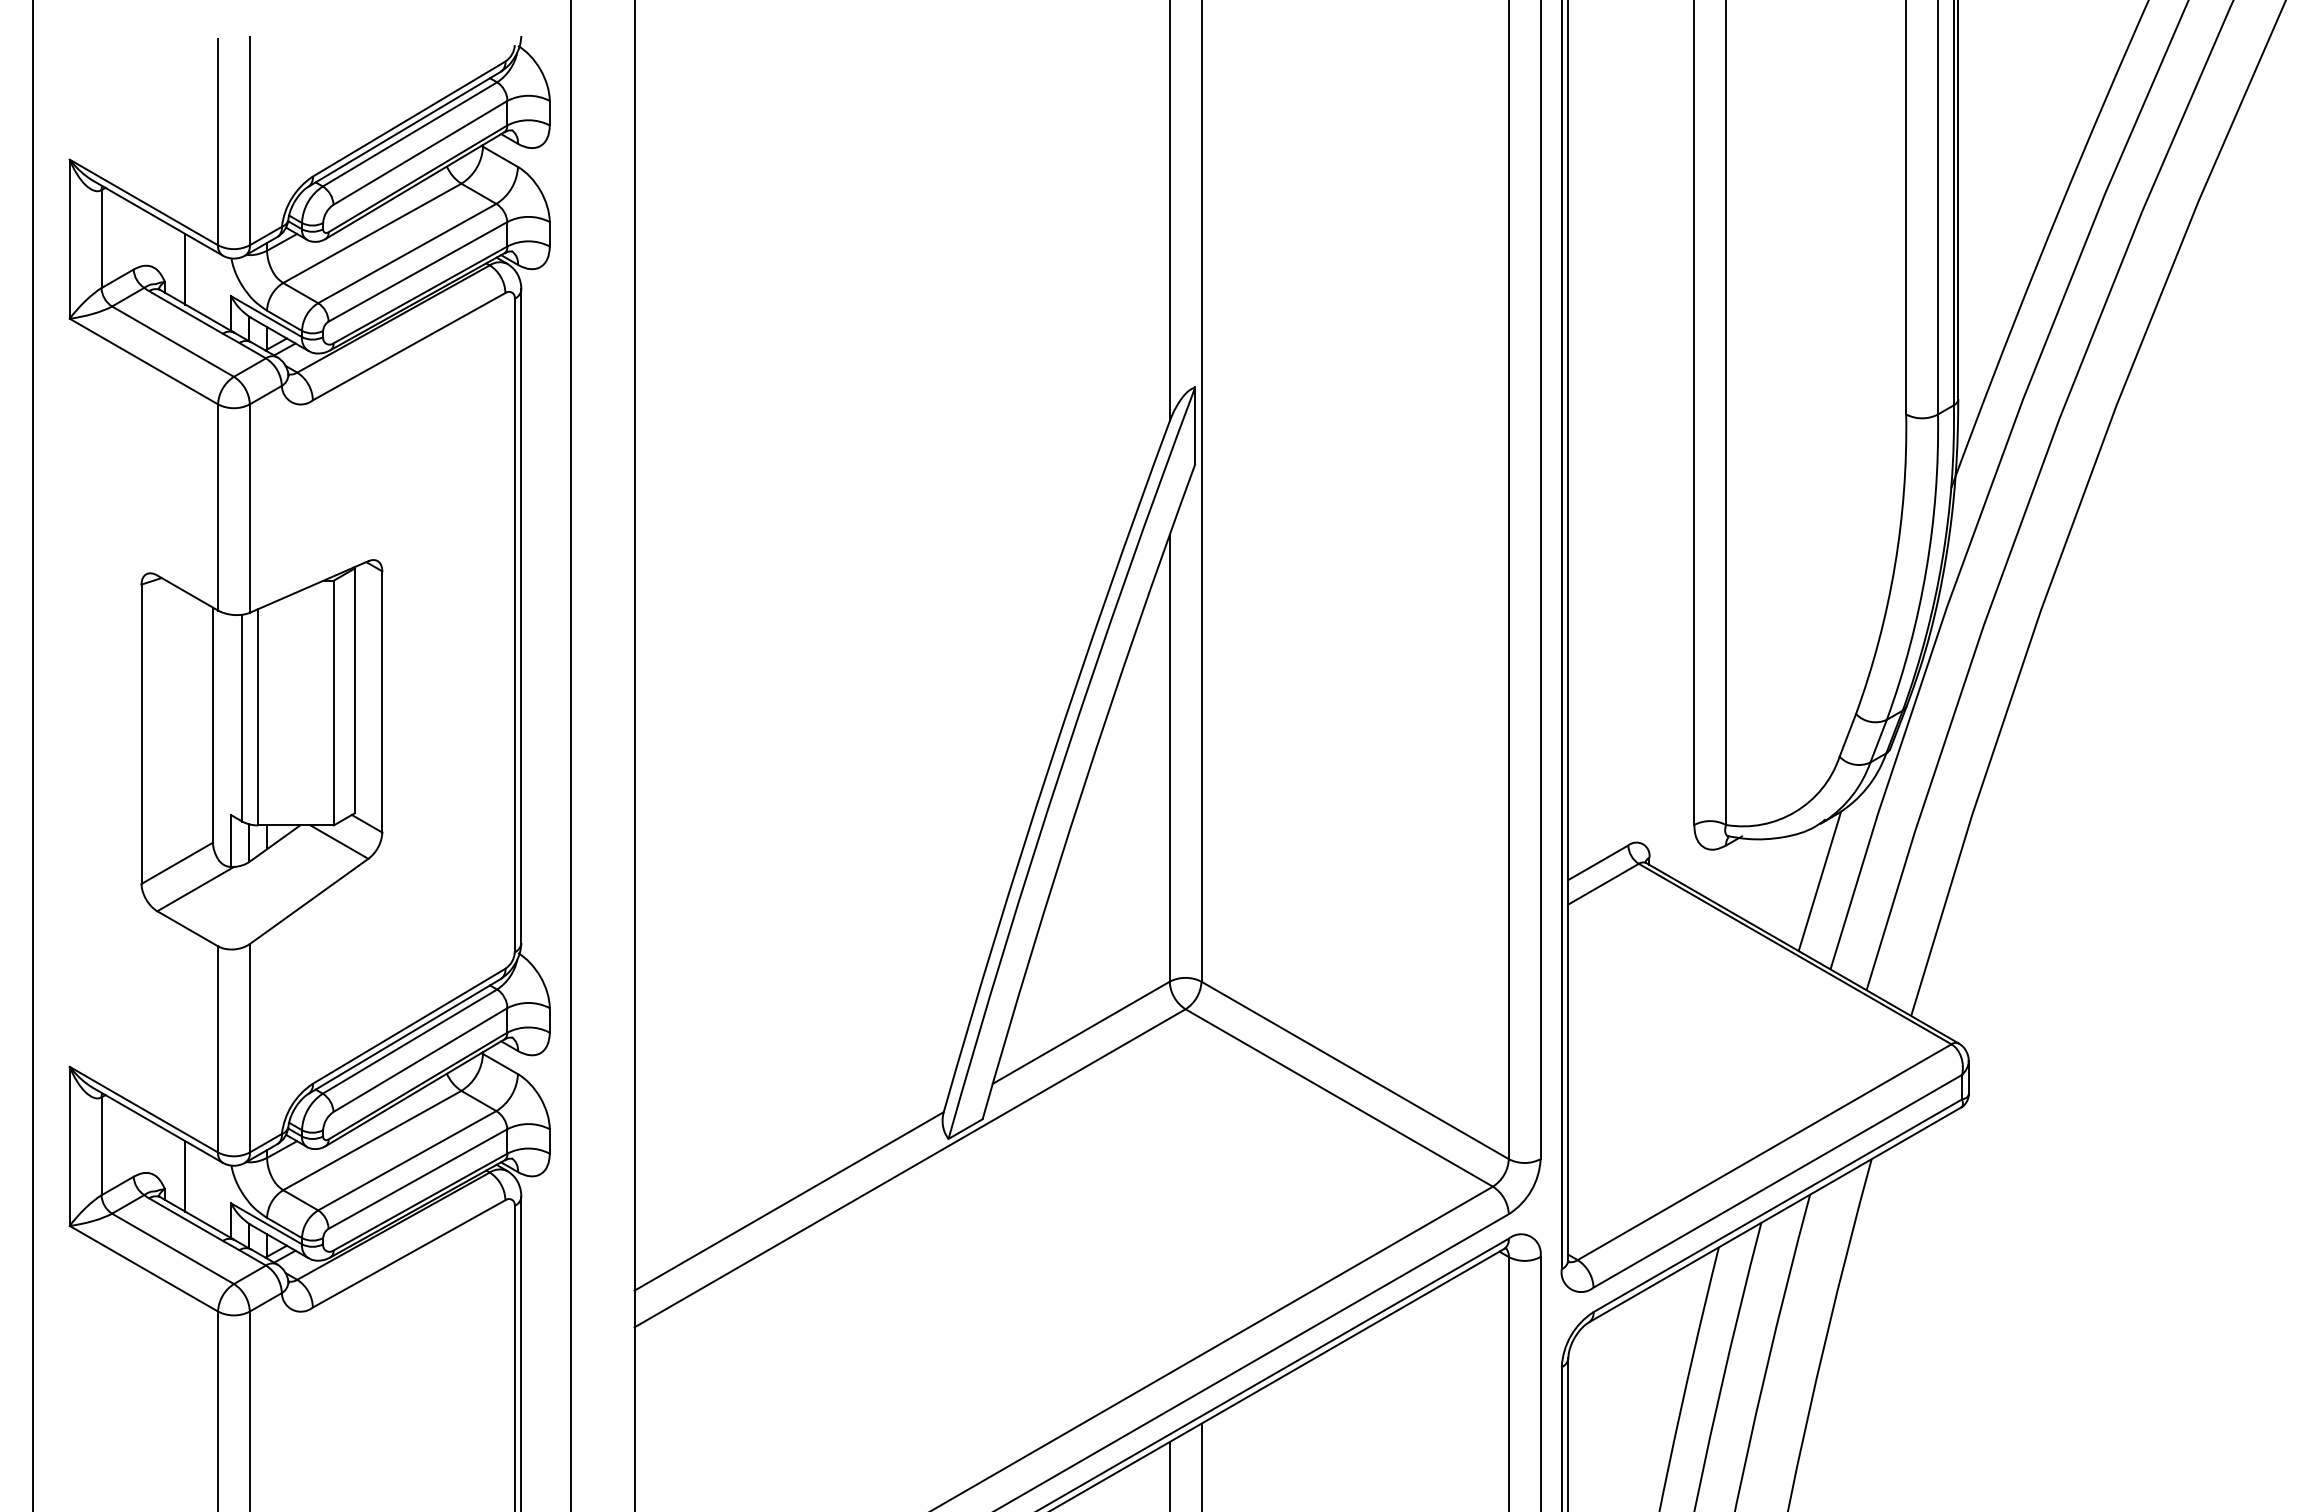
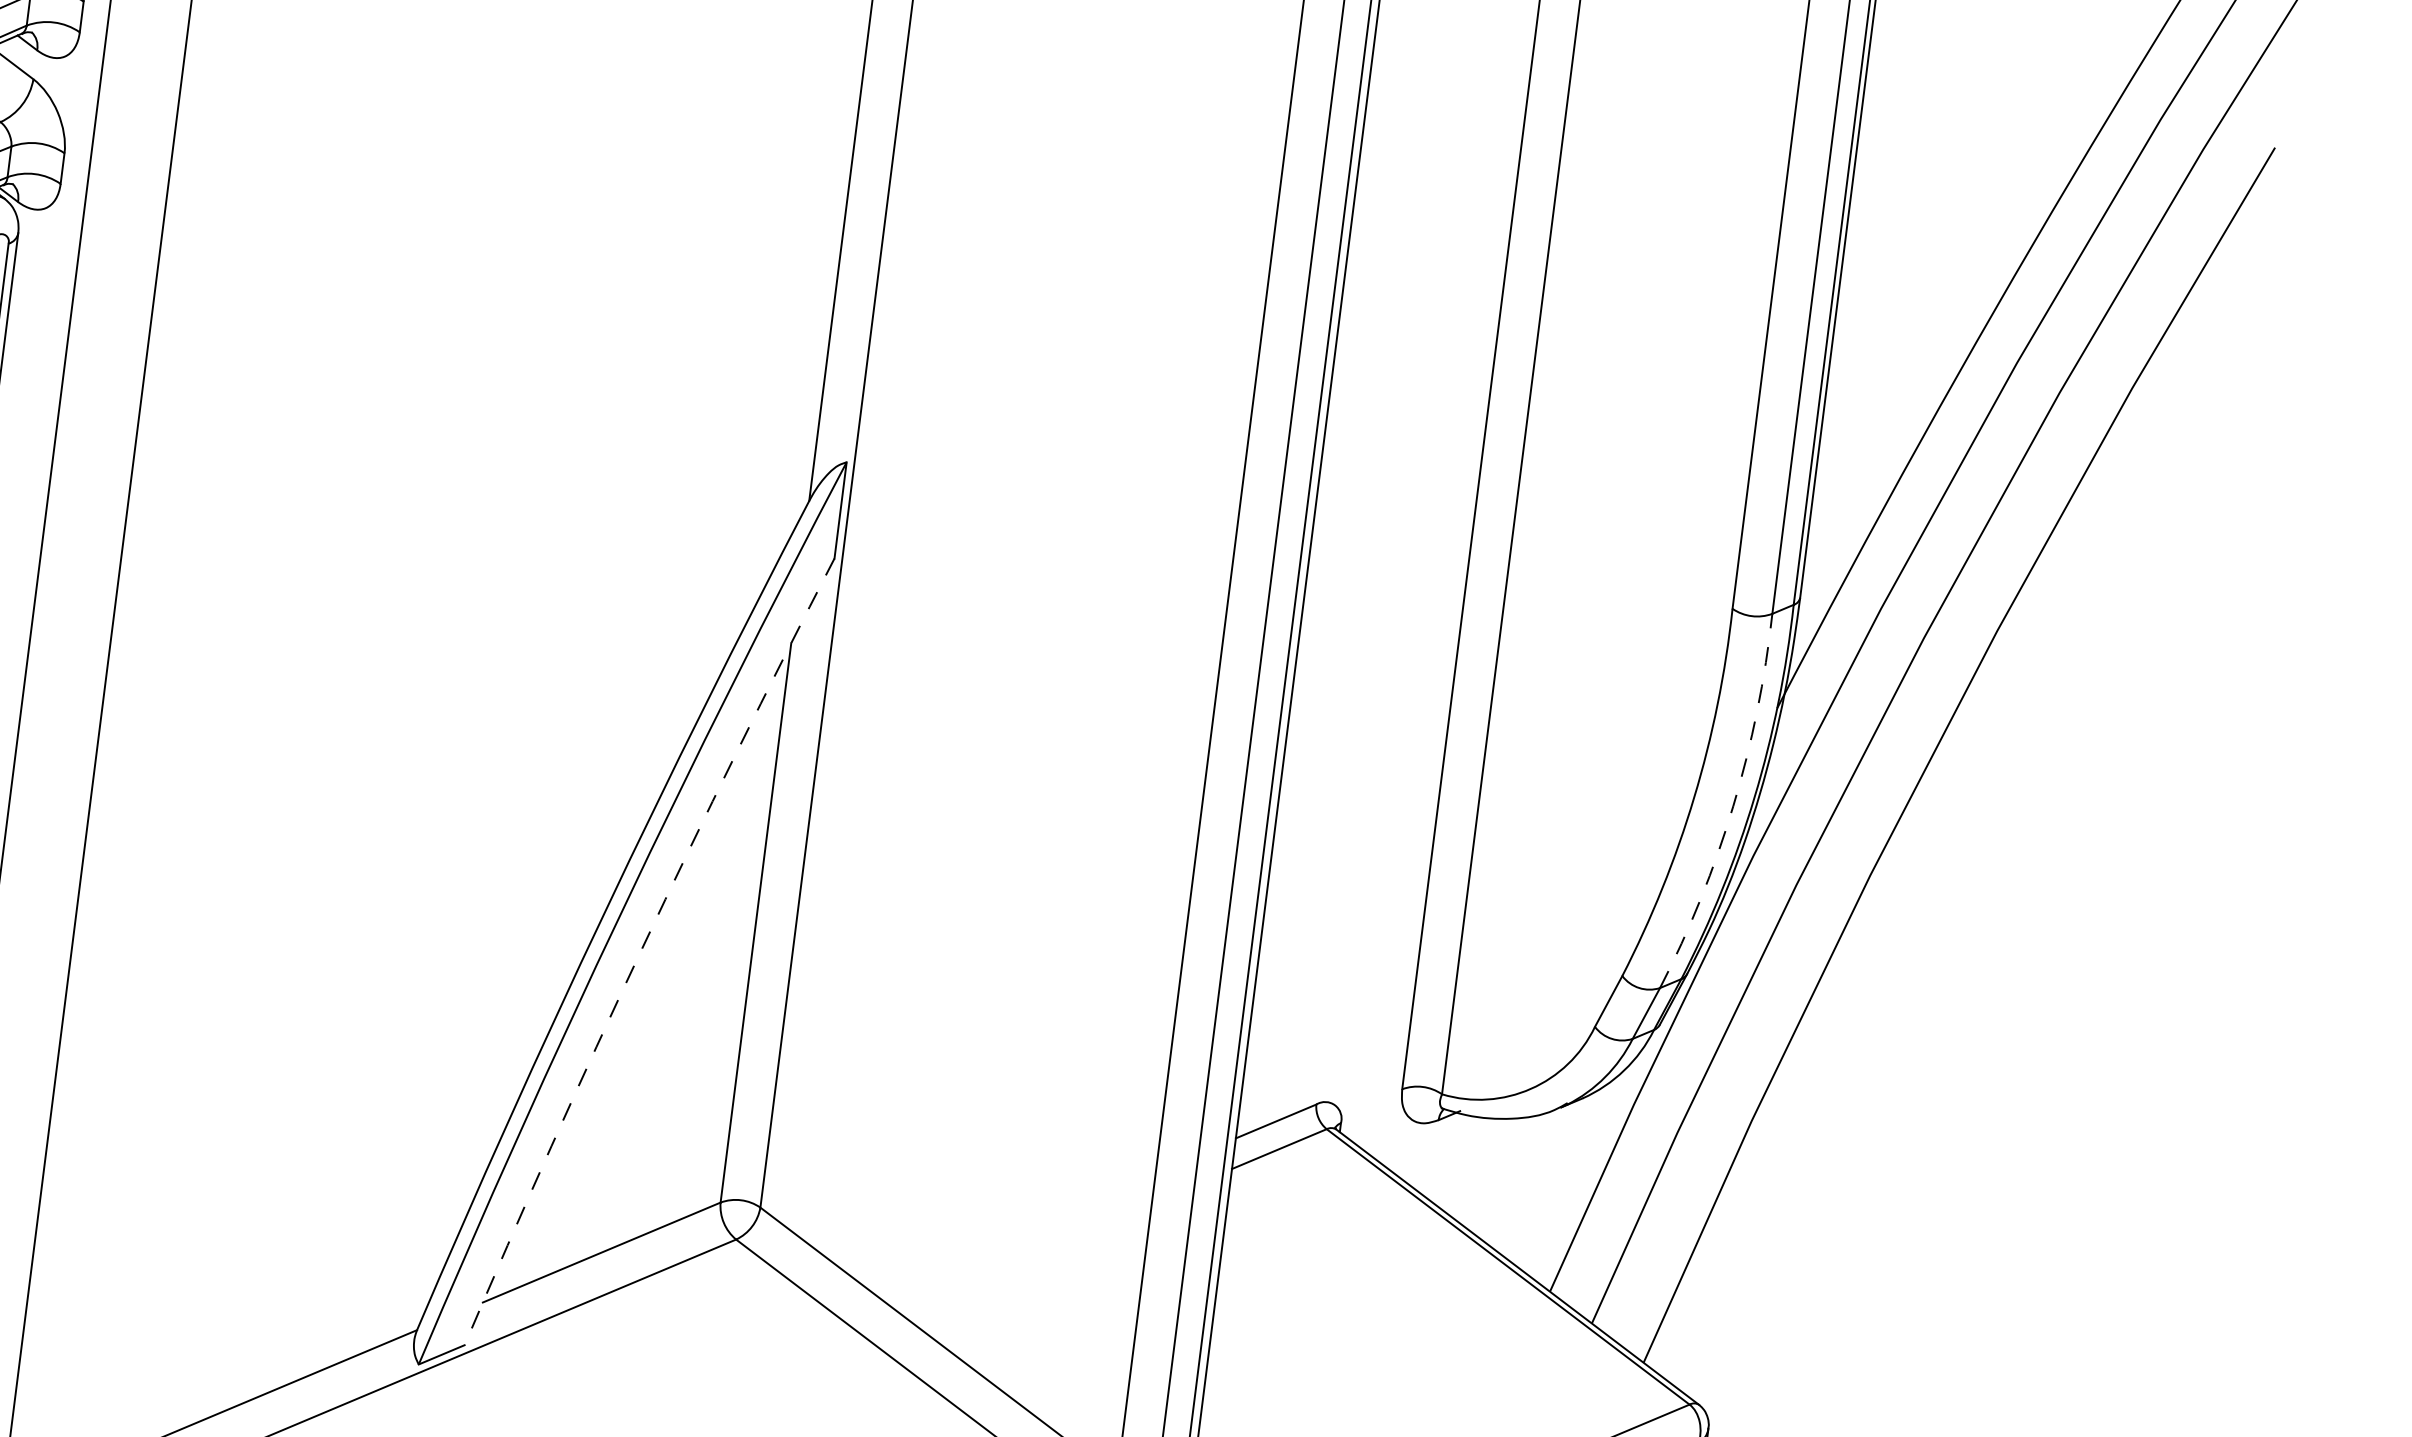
arc: (1926, 569) -> (1733, 806), solid -> dashed
arc: (1082, 789) -> (641, 948), solid -> dashed
line: (1819, 881) -> (1550, 1179), removed

